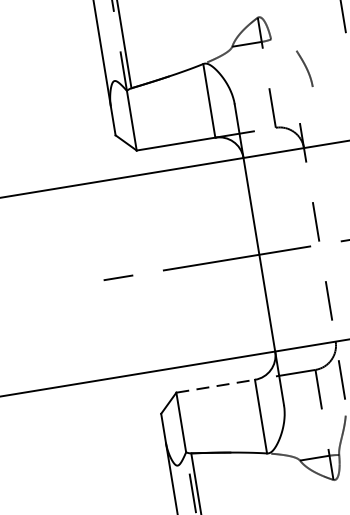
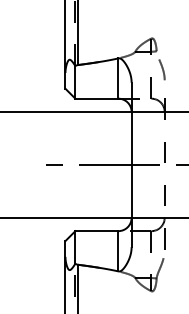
line: (303, 66) -> (161, 68), moved
line: (215, 387) -> (96, 231), dashed -> solid

